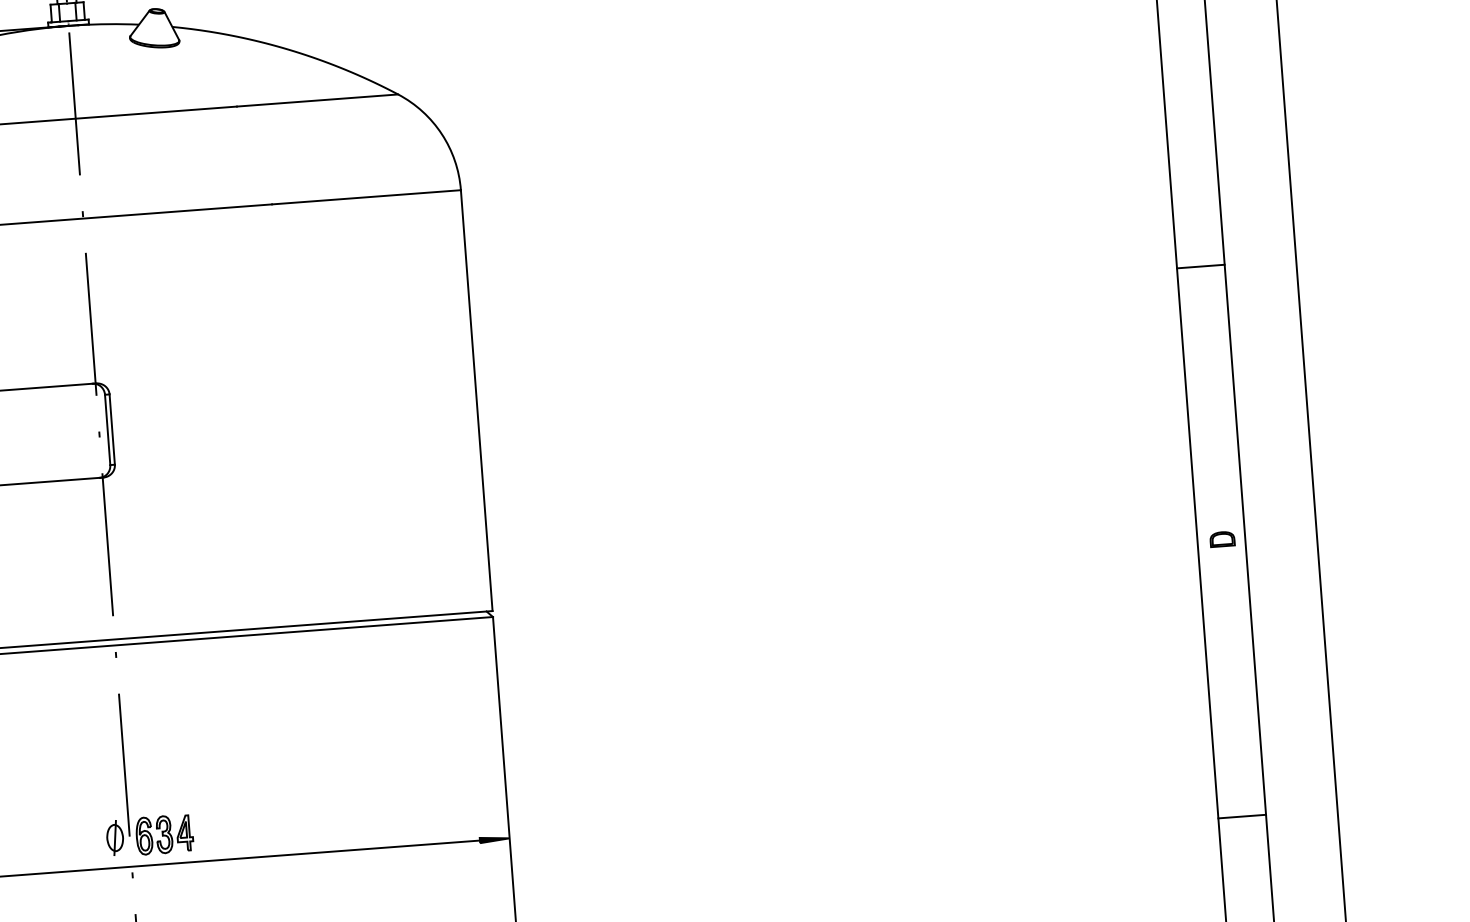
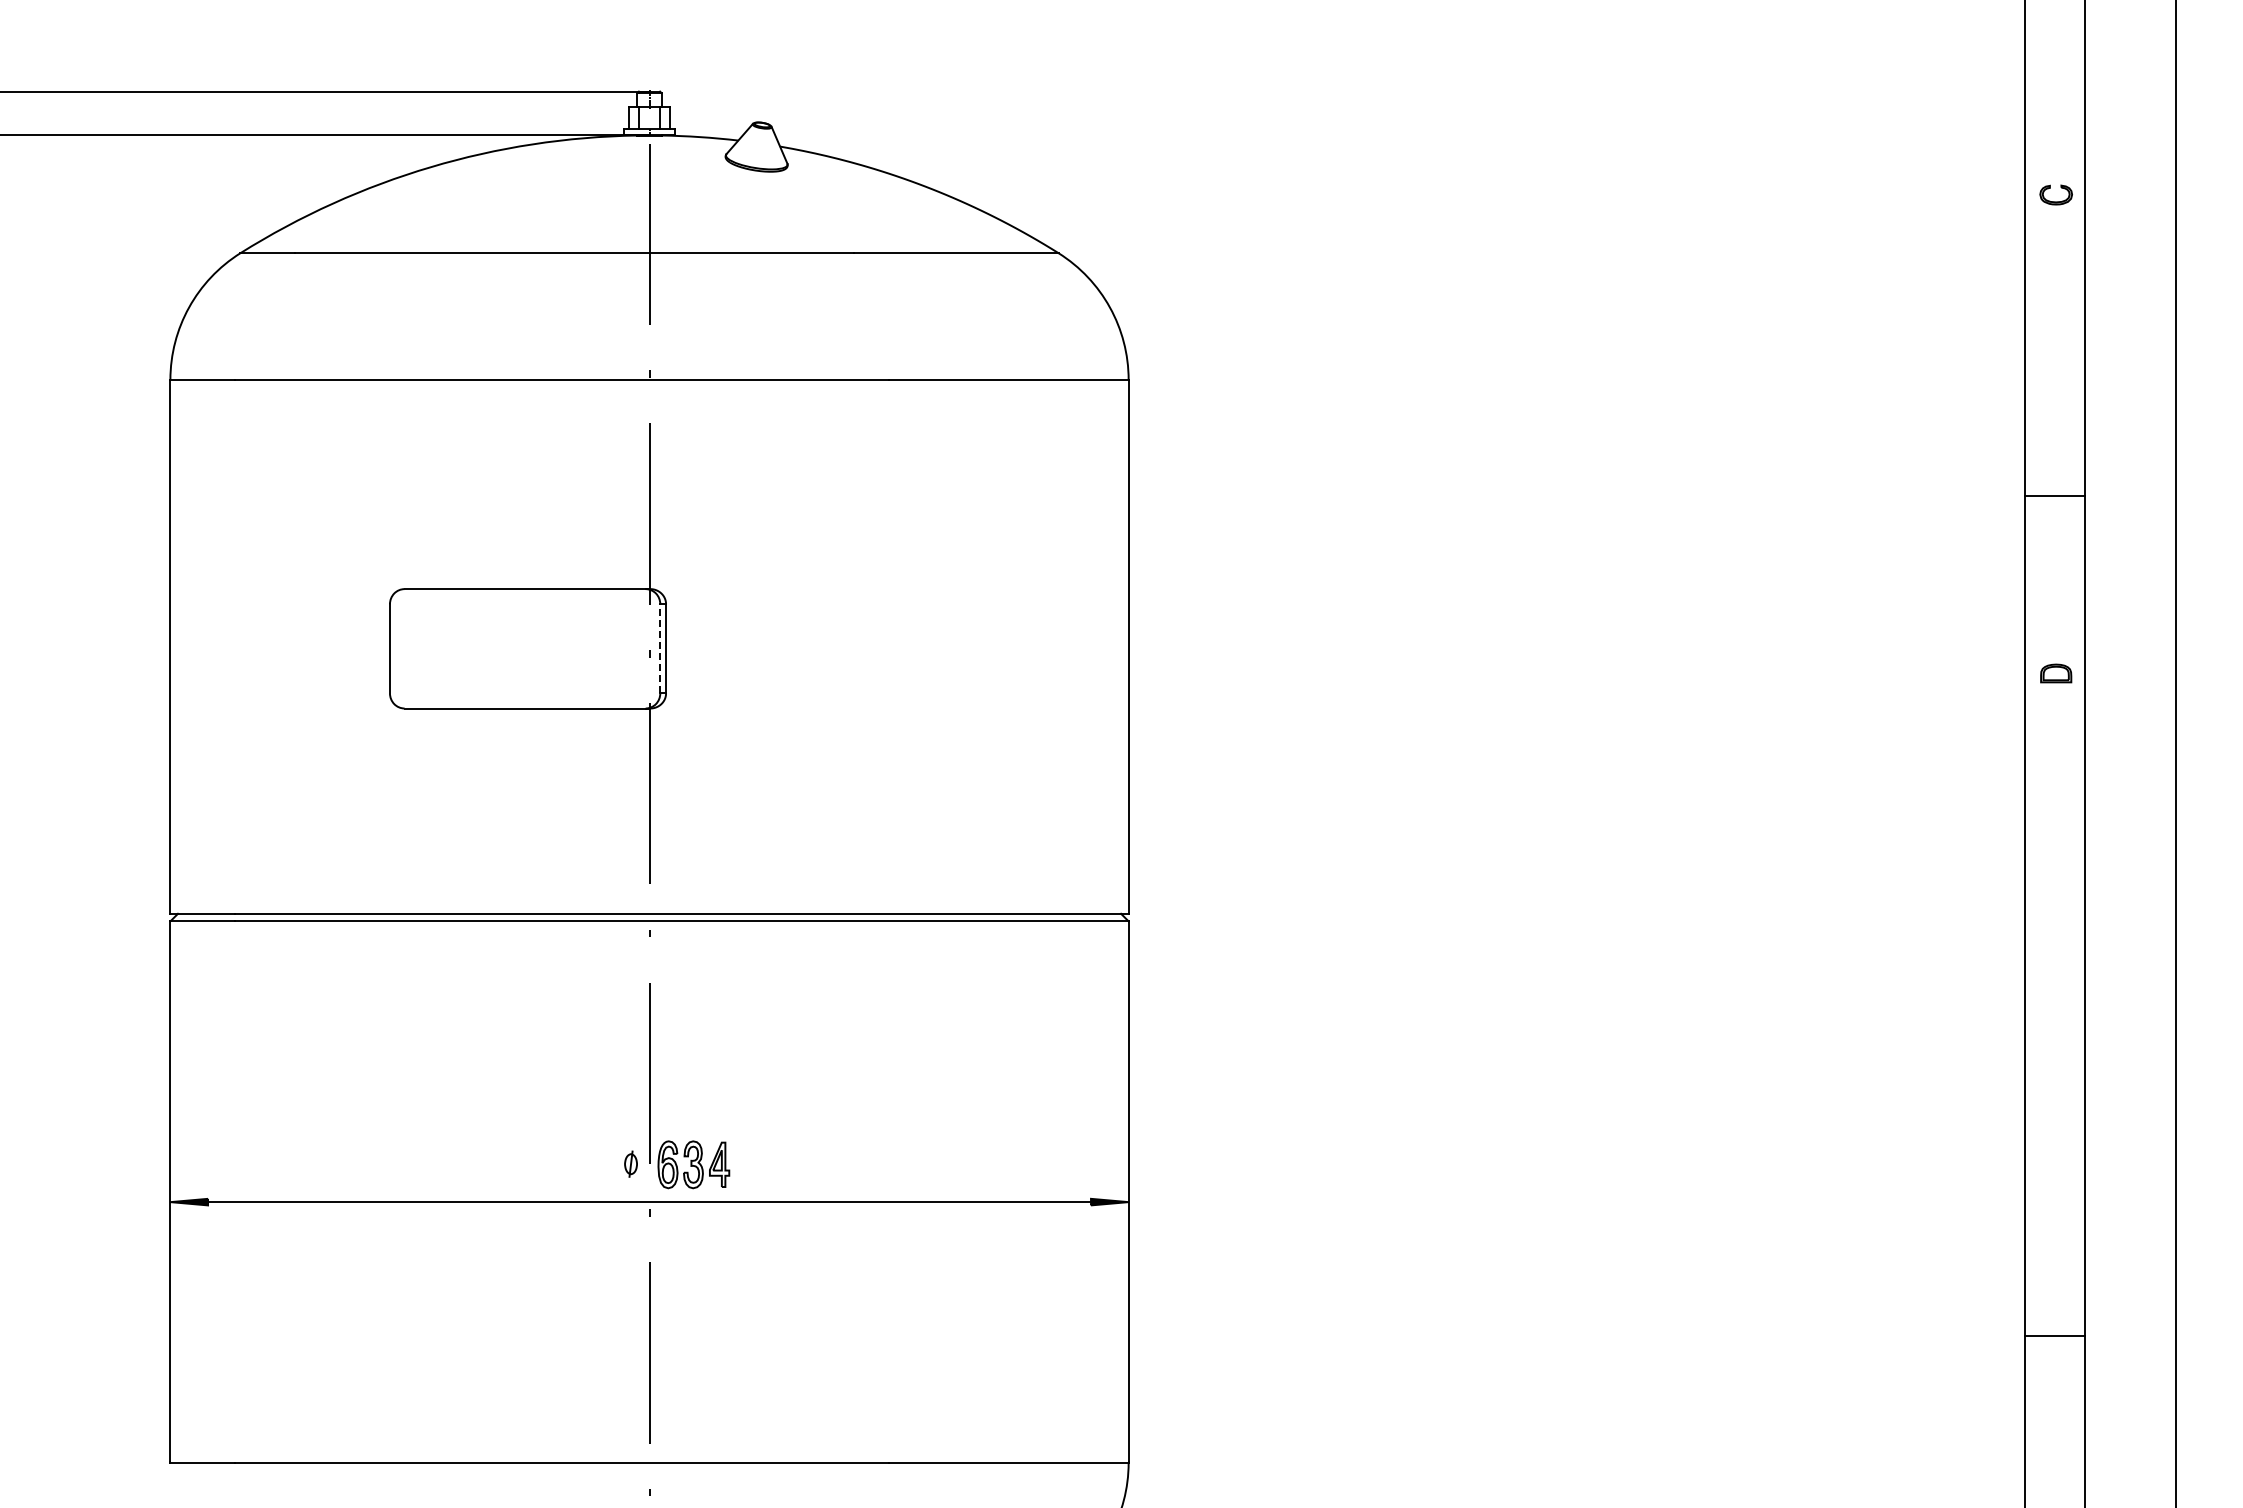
line: (1200, 266) -> (2054, 496), moved
line: (107, 429) -> (660, 648), solid -> dashed
part: (1222, 539) -> (2056, 673), moved
line: (1241, 816) -> (2054, 1336), moved
part: (114, 837) -> (630, 1163), size x0.6

